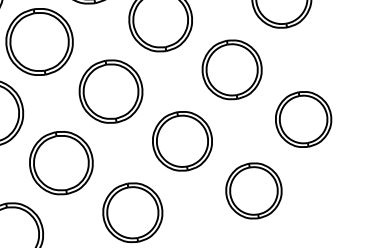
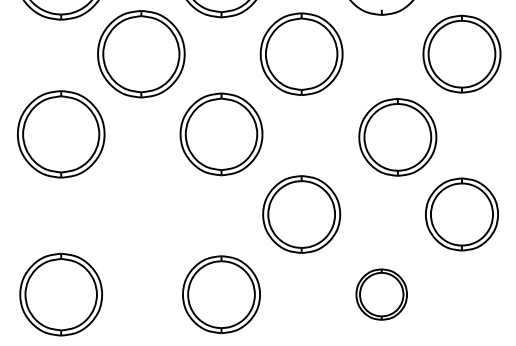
part: (231, 70) -> (397, 137), moved
part: (61, 163) -> (141, 214), removed
part: (253, 190) -> (381, 294), size x0.7

